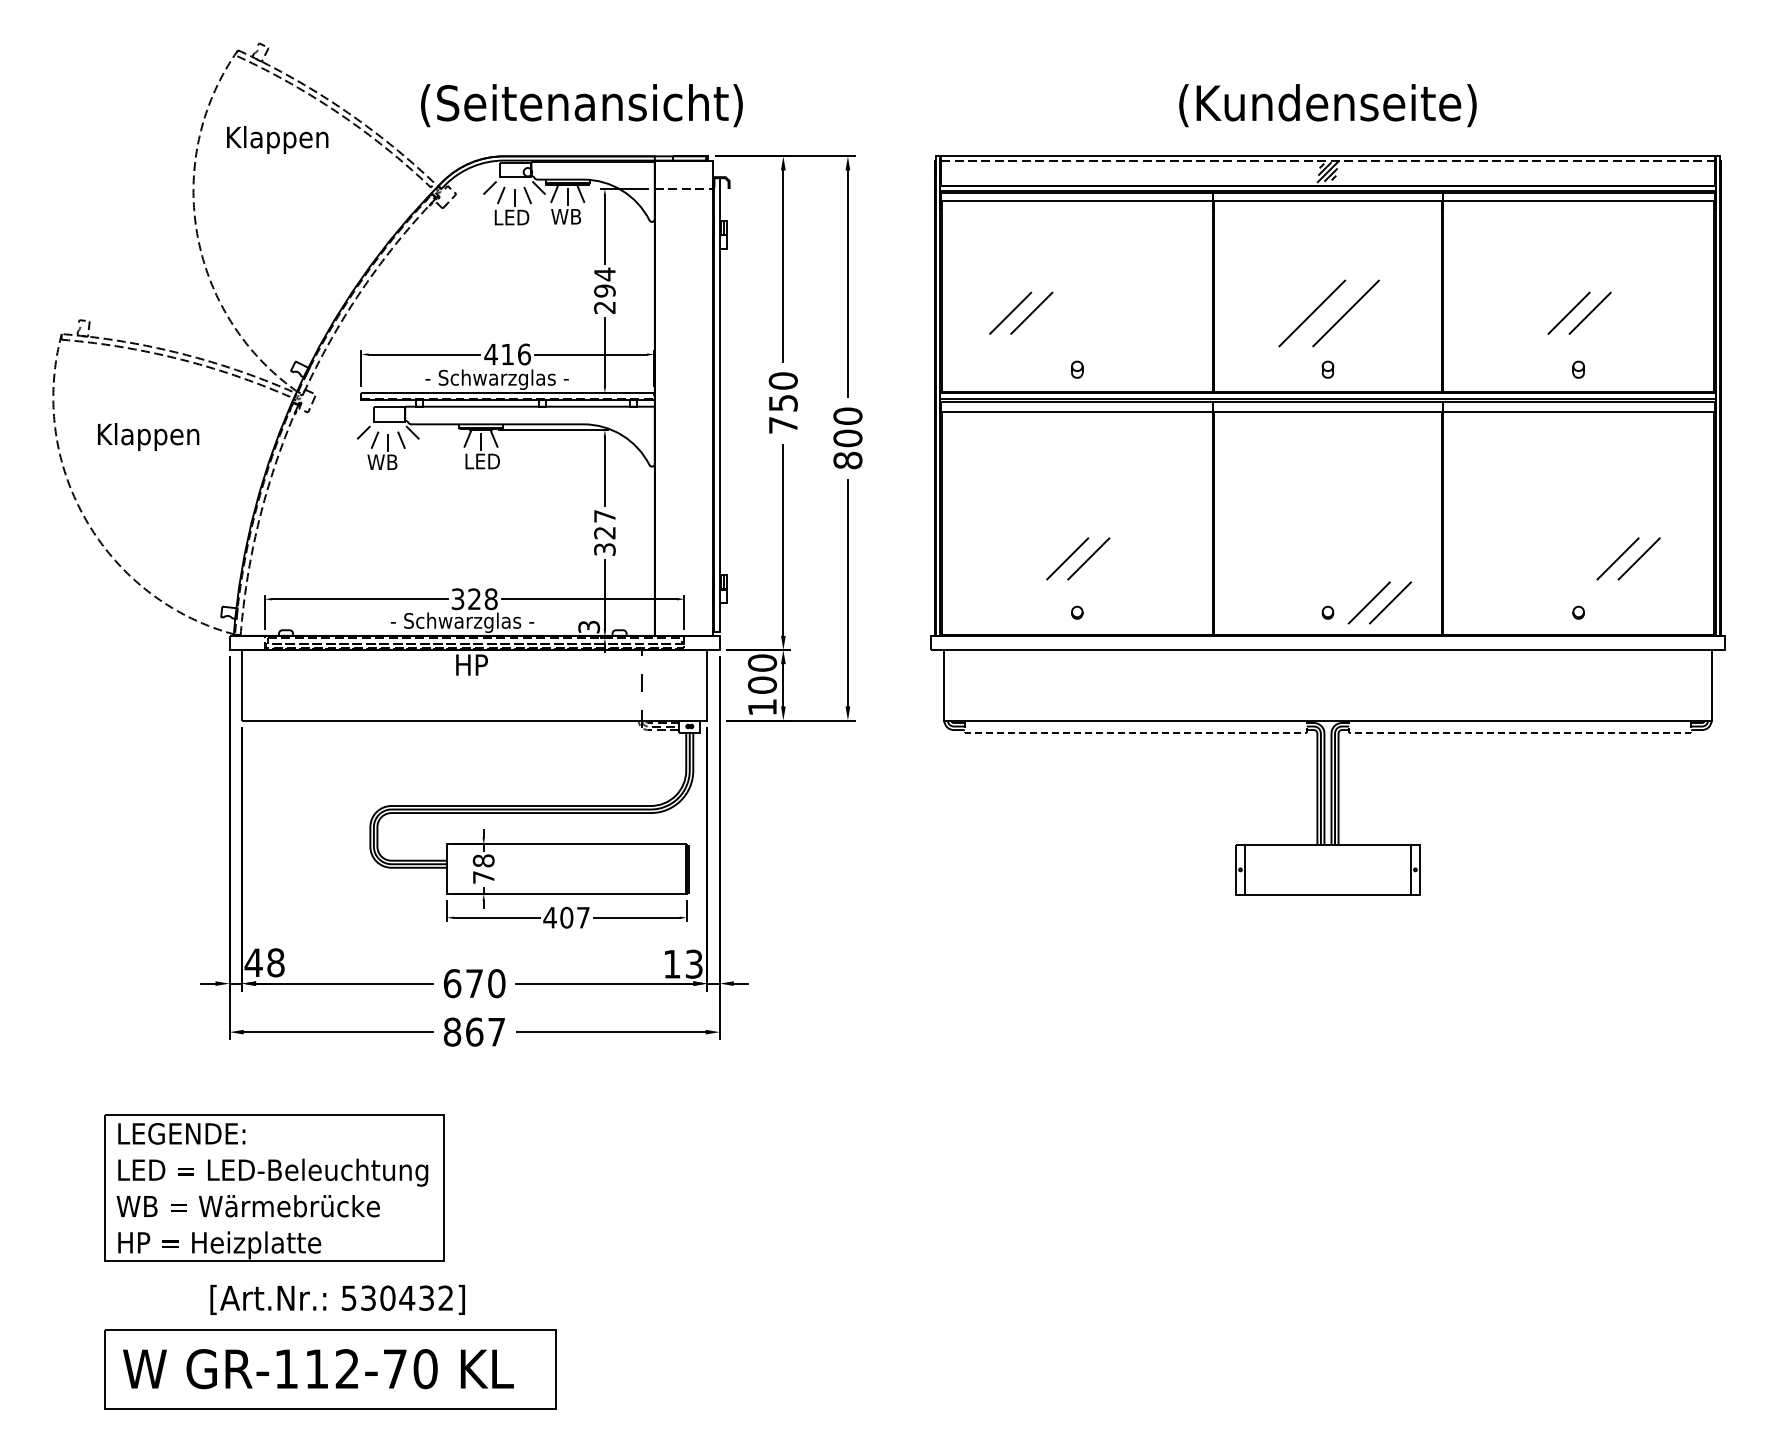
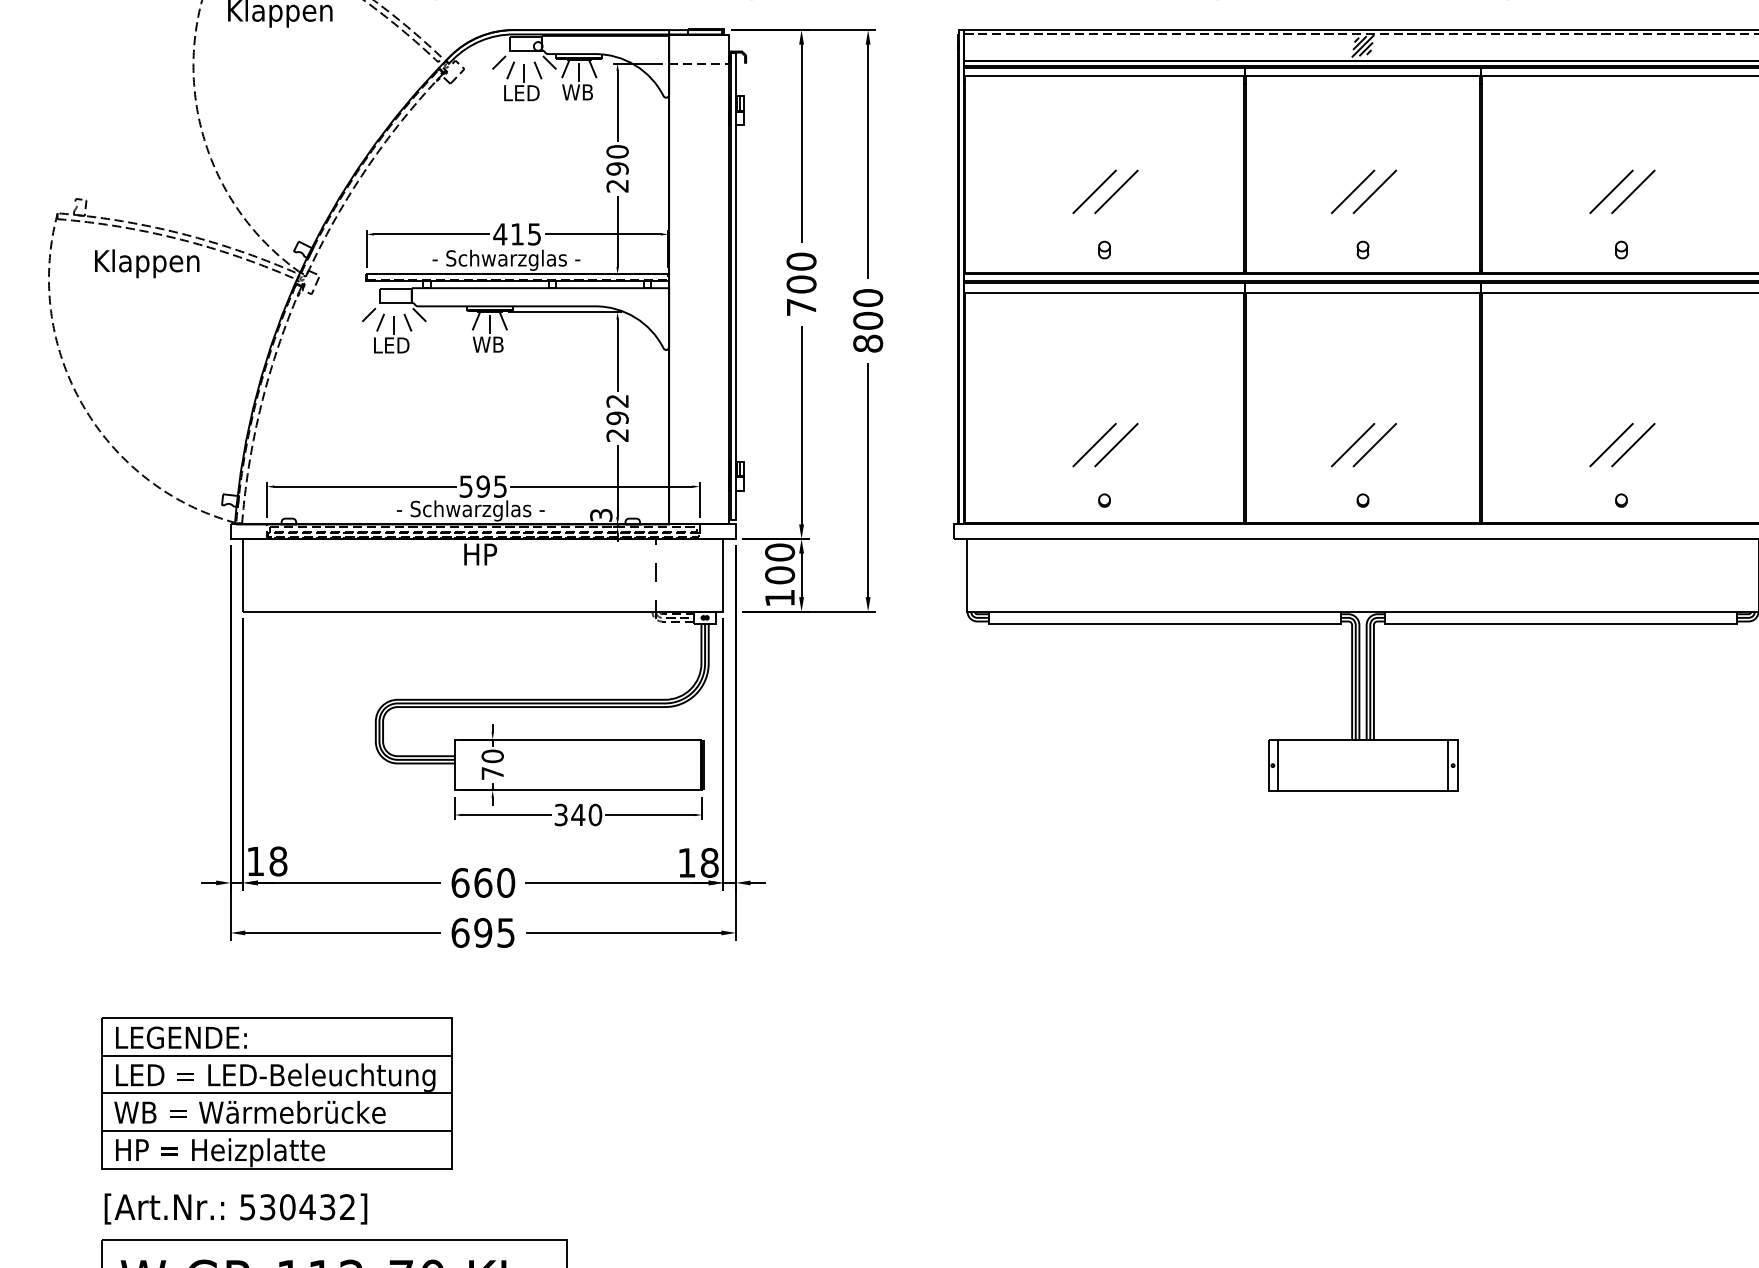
text: (604, 274) -> (617, 151), 294 -> 290
part: (1017, 307) -> (1101, 185), moved
part: (1328, 312) -> (1363, 191), size x0.62
text: (524, 354) -> (534, 234), 416 -> 415
text: (782, 402) -> (800, 283), 750 -> 700
text: (148, 436) -> (147, 263), moved
text: (384, 461) -> (390, 344), WB -> LED
text: (481, 461) -> (490, 344), LED -> WB
text: (604, 532) -> (617, 417), 327 -> 292
part: (1624, 553) -> (1618, 439), moved
text: (474, 599) -> (483, 486), 328 -> 595
part: (1379, 602) -> (1363, 444), moved
line: (1136, 732) -> (1165, 624), dashed -> solid
line: (1519, 732) -> (1560, 624), dashed -> solid
text: (483, 860) -> (492, 755), 78 -> 70
text: (566, 917) -> (578, 814), 407 -> 340
text: (253, 962) -> (255, 861), 48 -> 18
text: (693, 963) -> (708, 862), 13 -> 18
text: (474, 983) -> (483, 882), 670 -> 660
text: (473, 1031) -> (482, 932), 867 -> 695
line: (274, 1151) -> (276, 1055), added
line: (274, 1187) -> (276, 1093), added
line: (274, 1224) -> (276, 1131), added
text: (337, 1299) -> (235, 1208), moved

